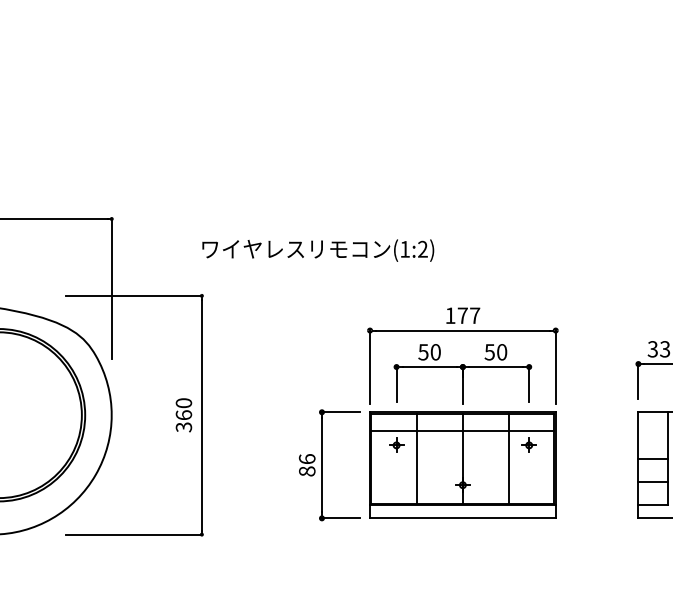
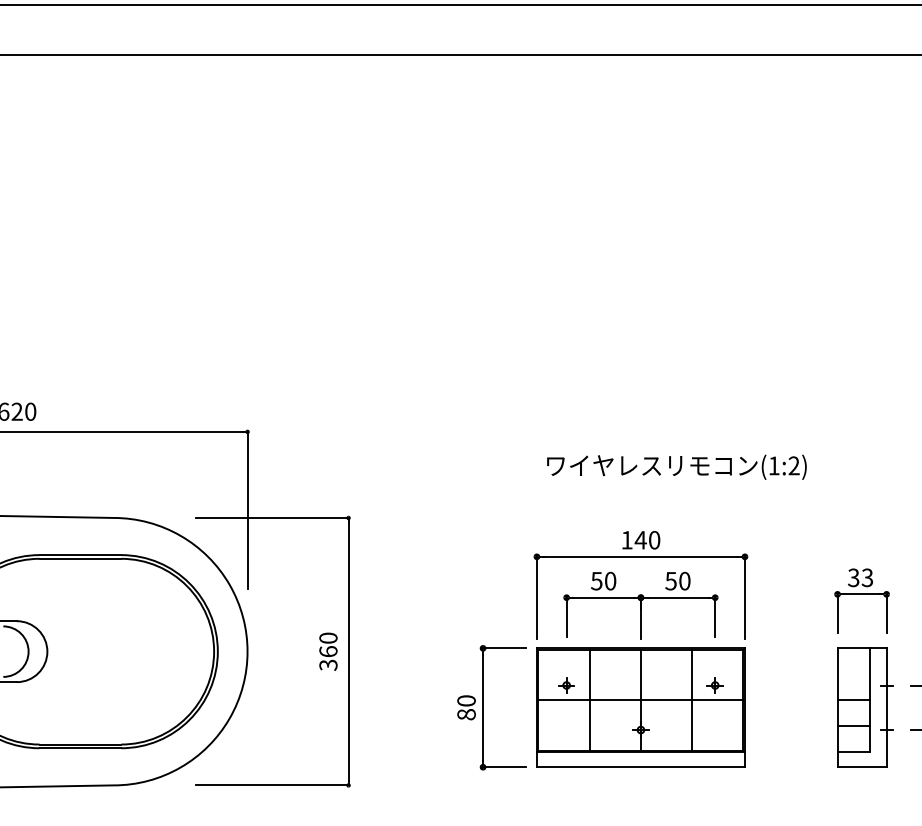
text: (317, 249) -> (676, 466), moved
text: (468, 315) -> (647, 539), 177 -> 140
line: (462, 431) -> (640, 700), moved
text: (307, 458) -> (466, 700), 86 -> 80

